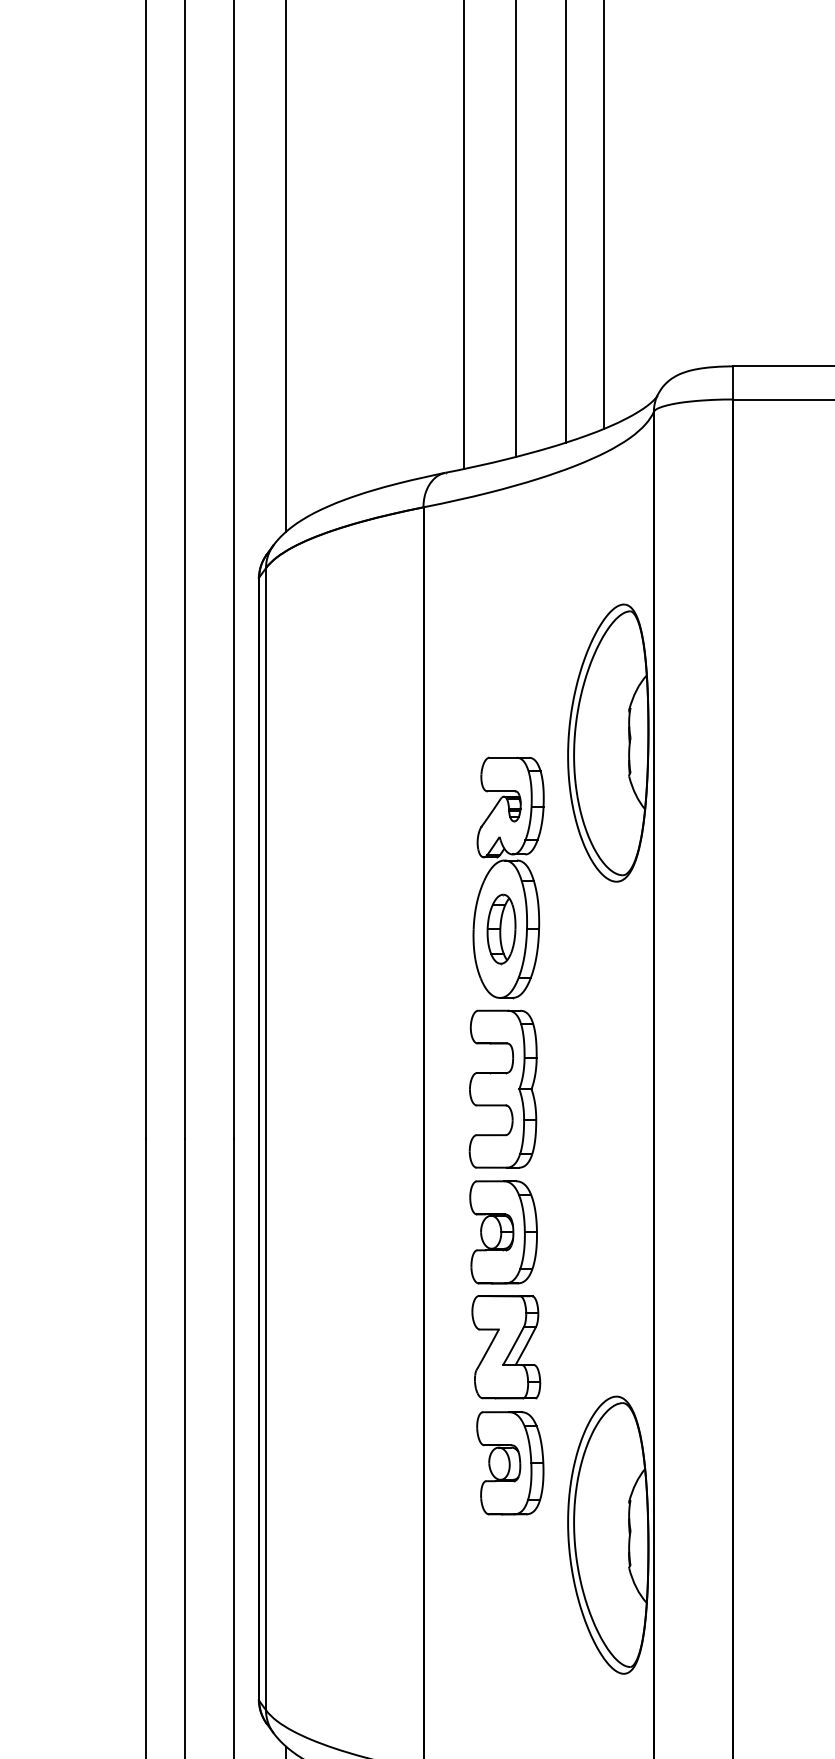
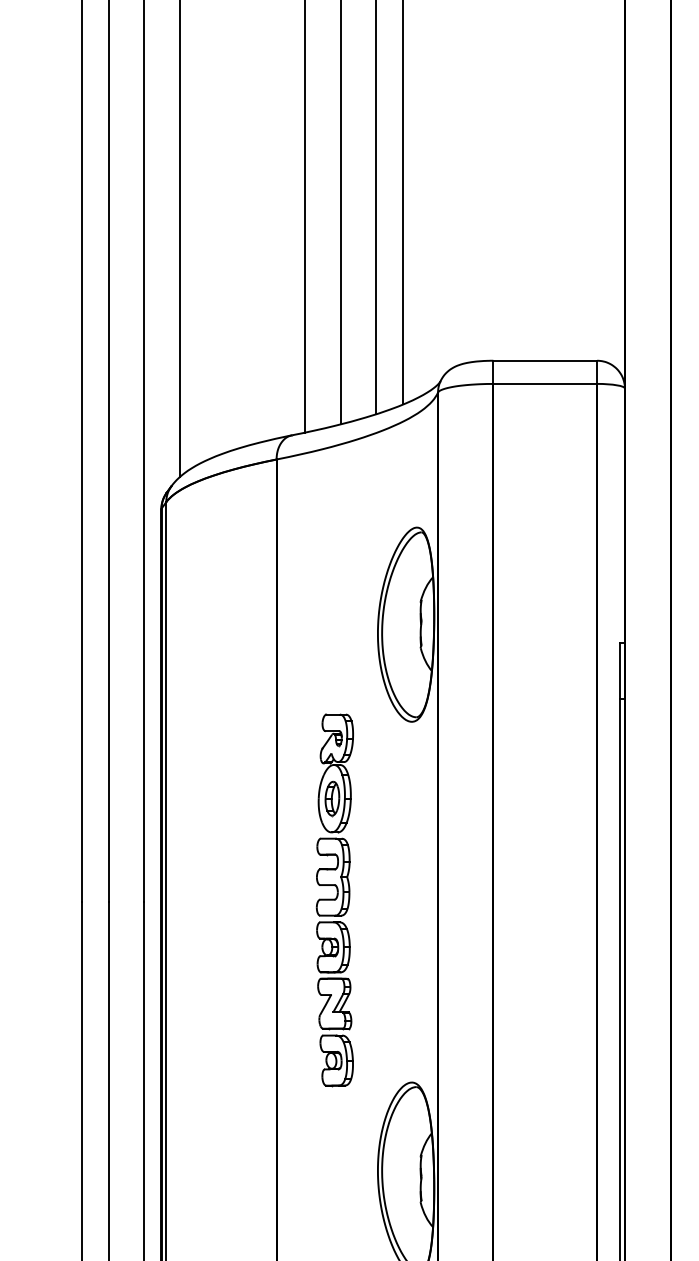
part: (506, 1136) -> (334, 900), size x0.7

